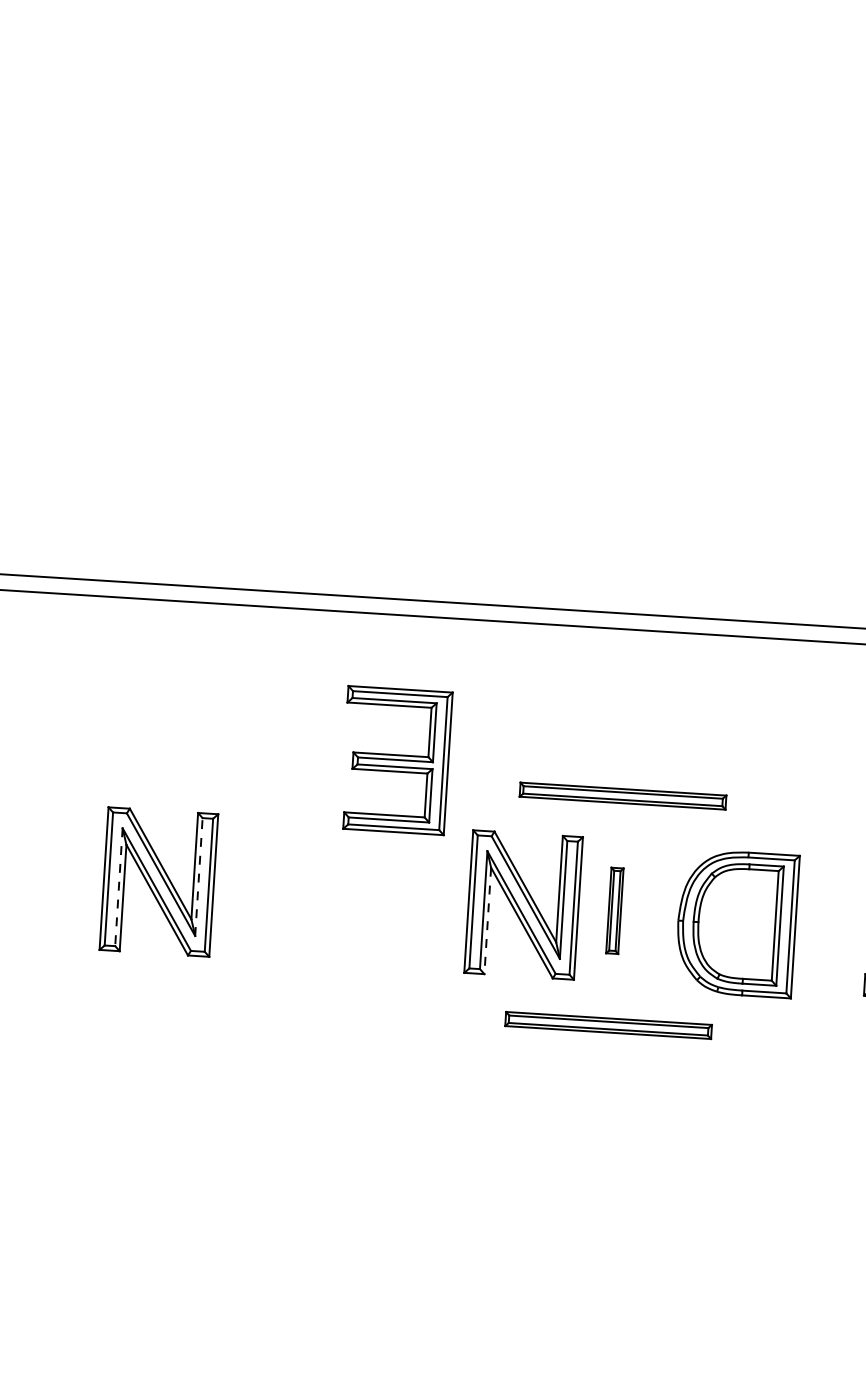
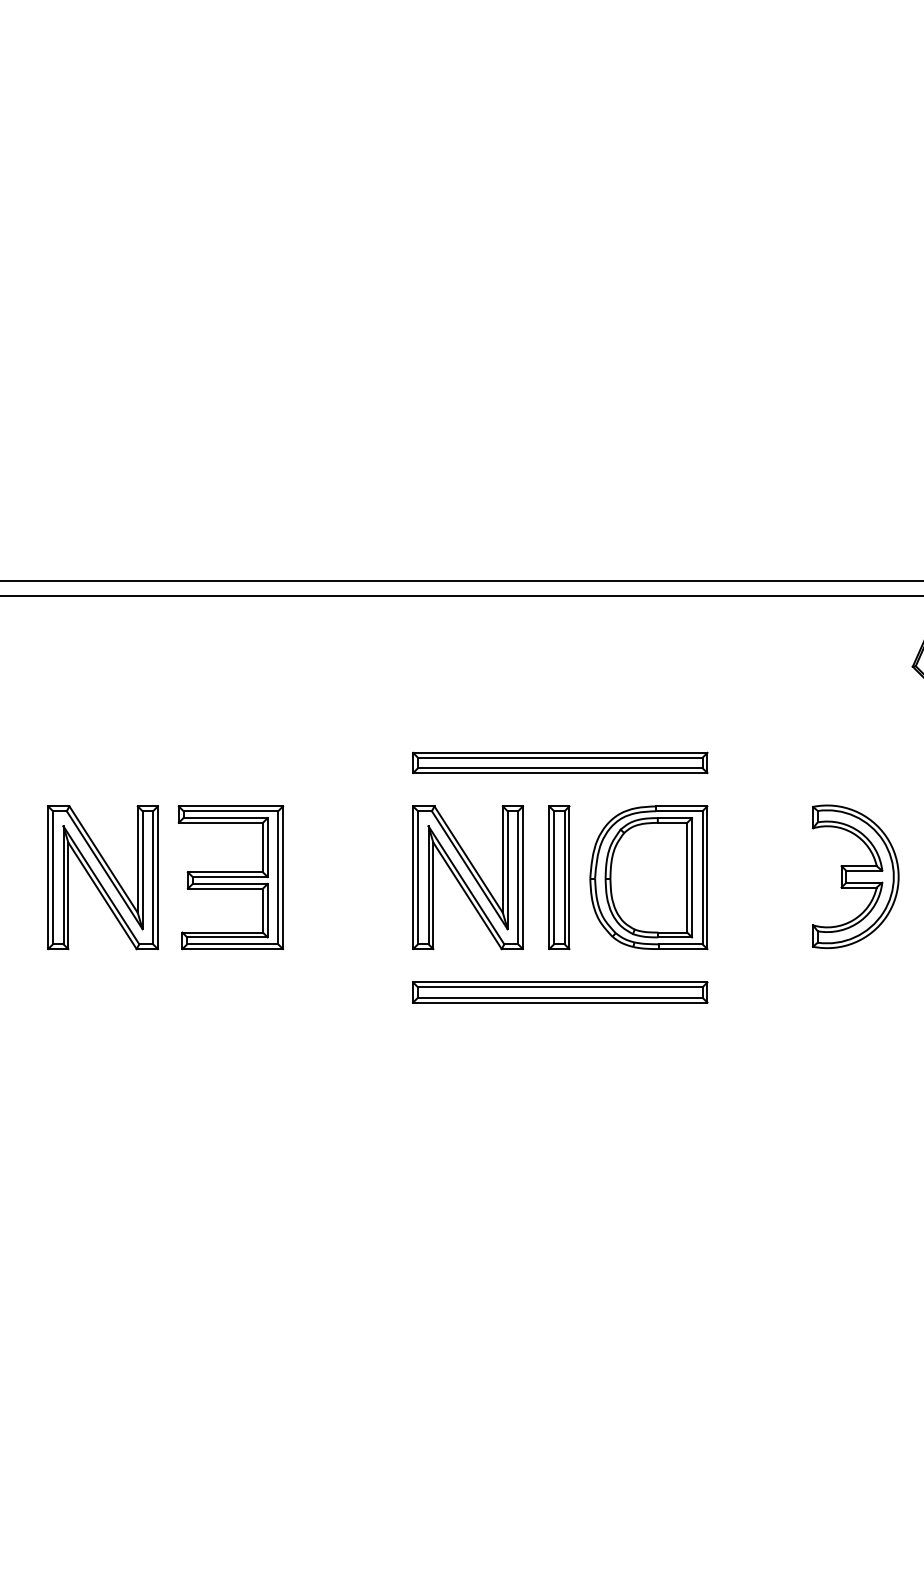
part: (395, 760) -> (230, 877), moved
part: (623, 795) -> (560, 762), size x1.43
line: (198, 877) -> (142, 870), dashed -> solid
line: (118, 887) -> (63, 885), dashed -> solid
part: (614, 910) -> (559, 877), size x1.67
line: (487, 921) -> (433, 896), dashed -> solid
part: (736, 923) -> (648, 877), moved
part: (608, 1025) -> (560, 992), size x1.43

